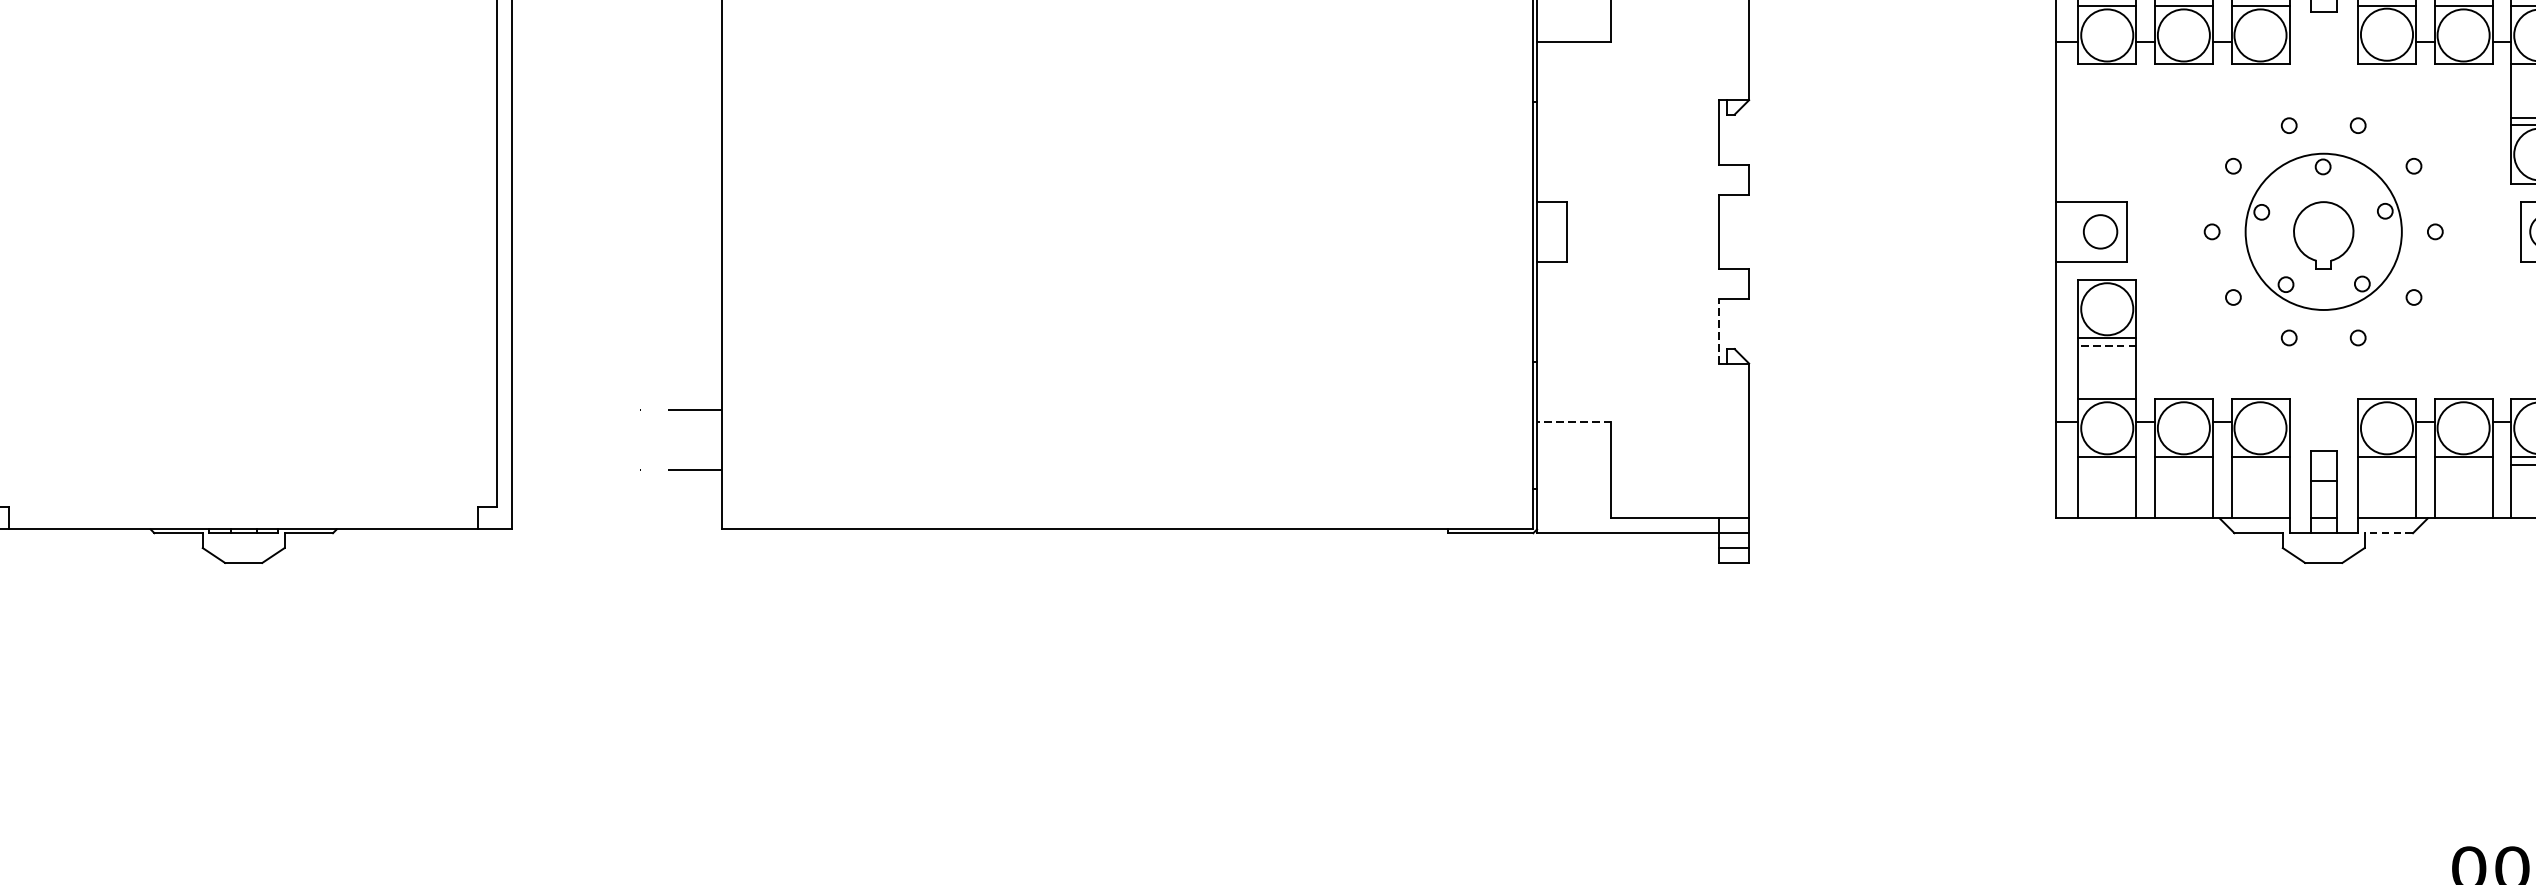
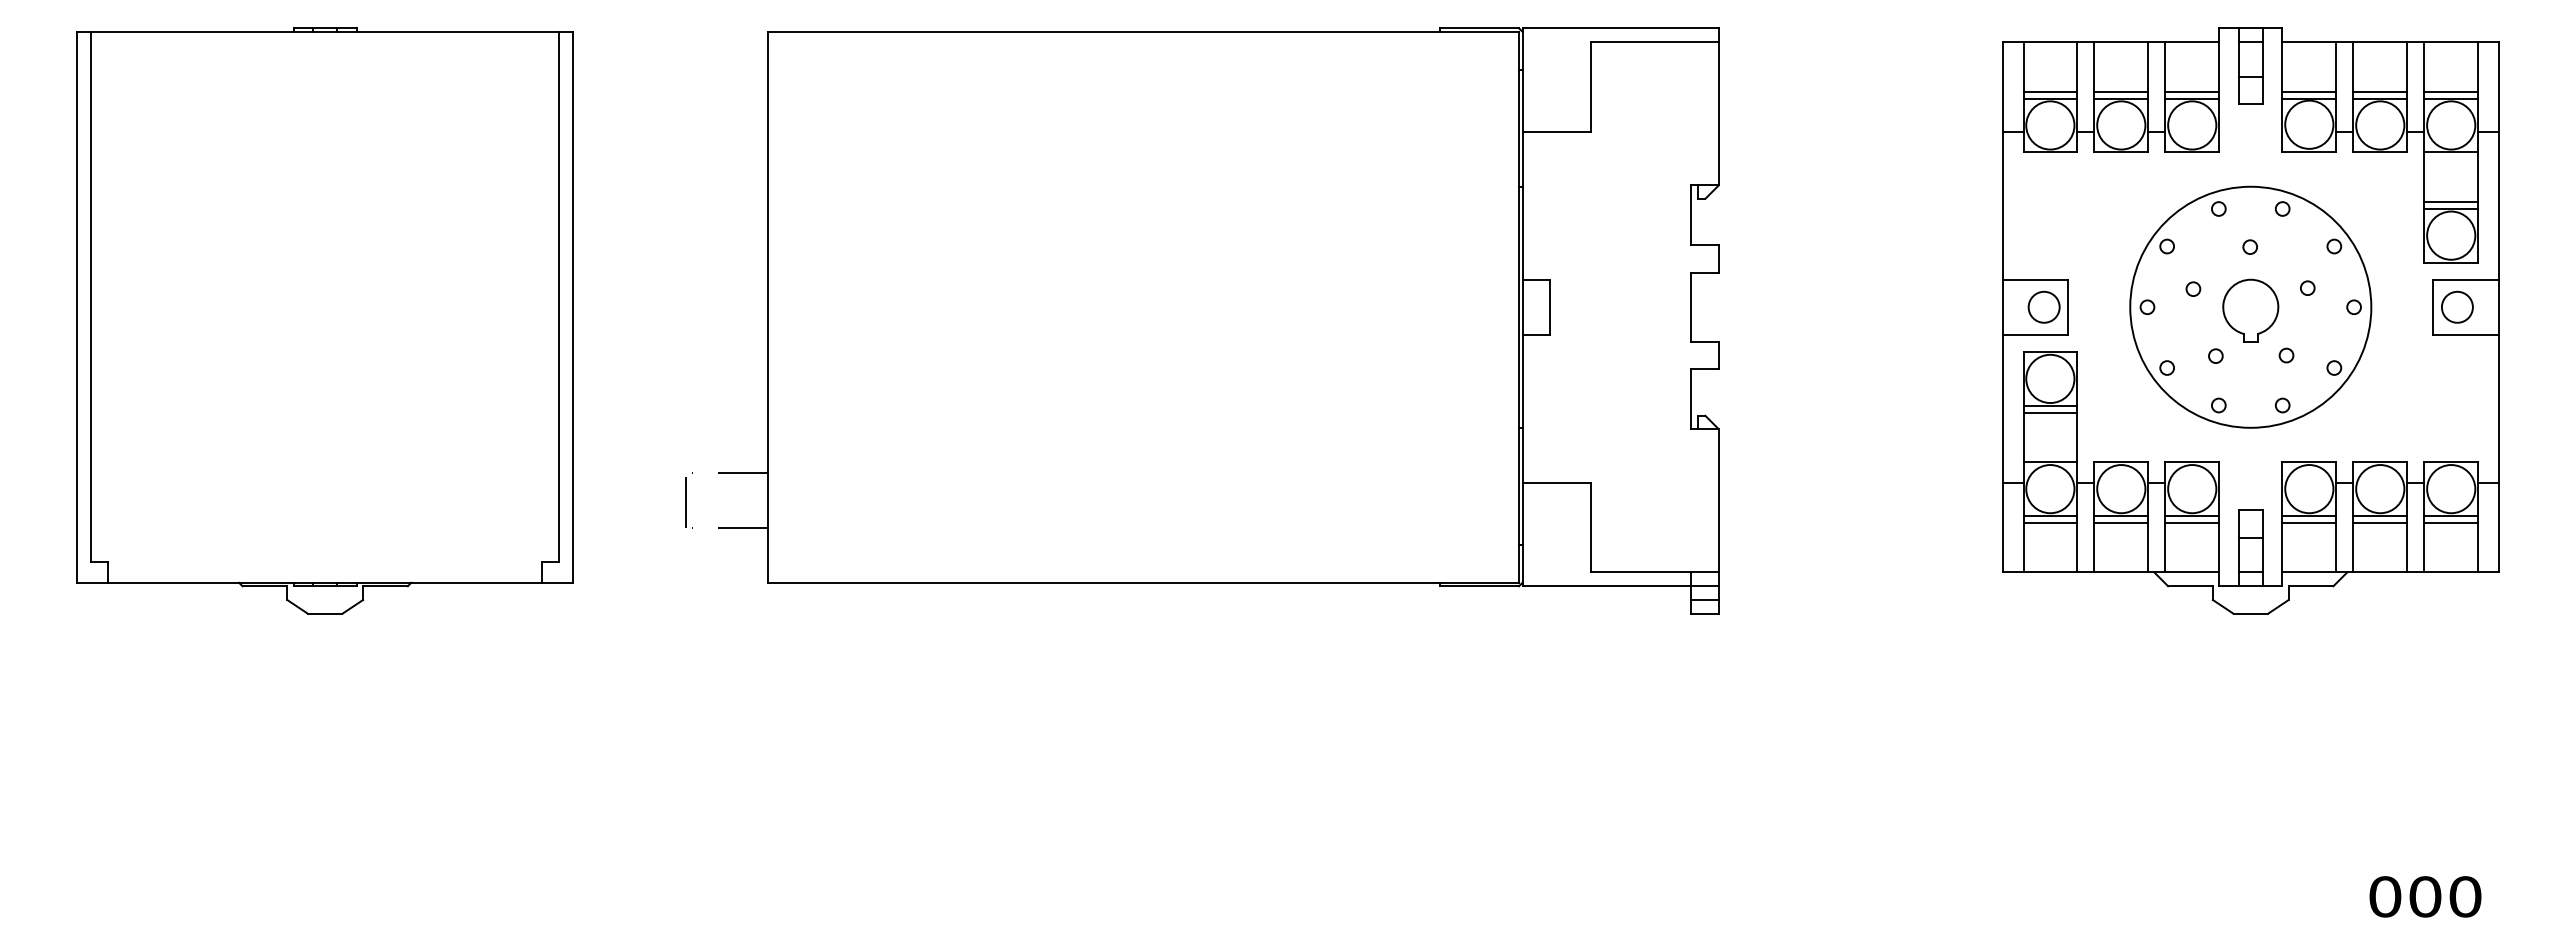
circle: (2323, 231) -> (2250, 306), size x1.67
line: (1719, 331) -> (1691, 399), dashed -> solid
line: (2107, 345) -> (2050, 412), dashed -> solid
line: (1573, 421) -> (1556, 482), dashed -> solid
line: (632, 439) -> (685, 499), added
line: (2107, 464) -> (2050, 522), added
line: (2184, 464) -> (2121, 522), added
line: (2260, 464) -> (2192, 522), added
line: (2387, 464) -> (2309, 522), added
line: (2463, 464) -> (2380, 522), added
line: (2388, 533) -> (2310, 586), dashed -> solid

